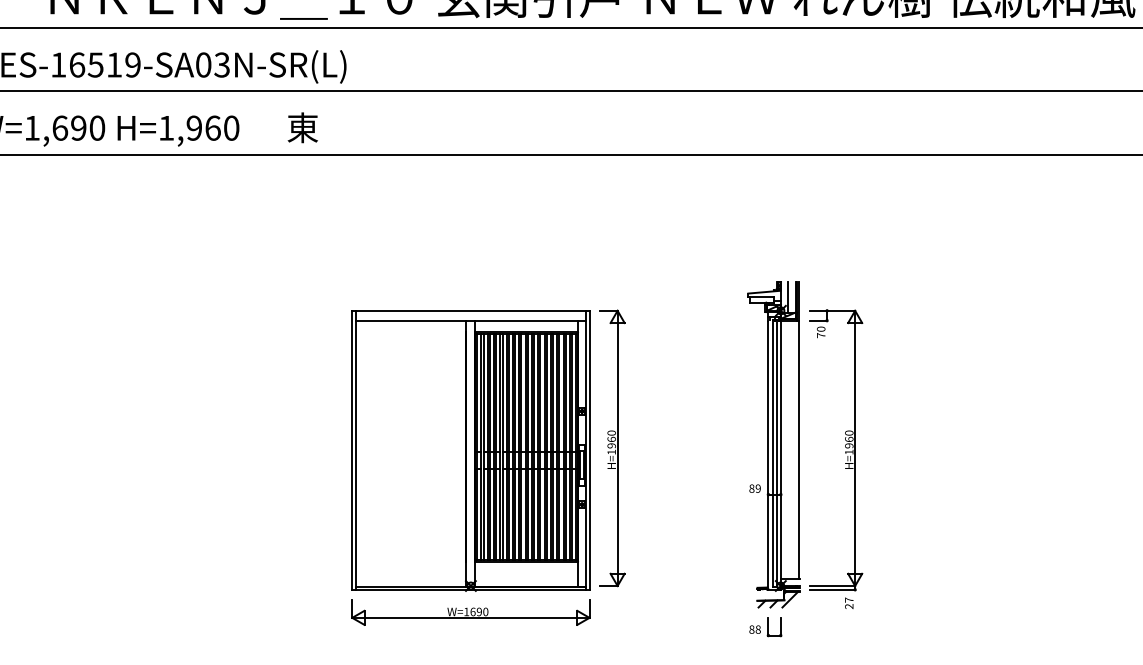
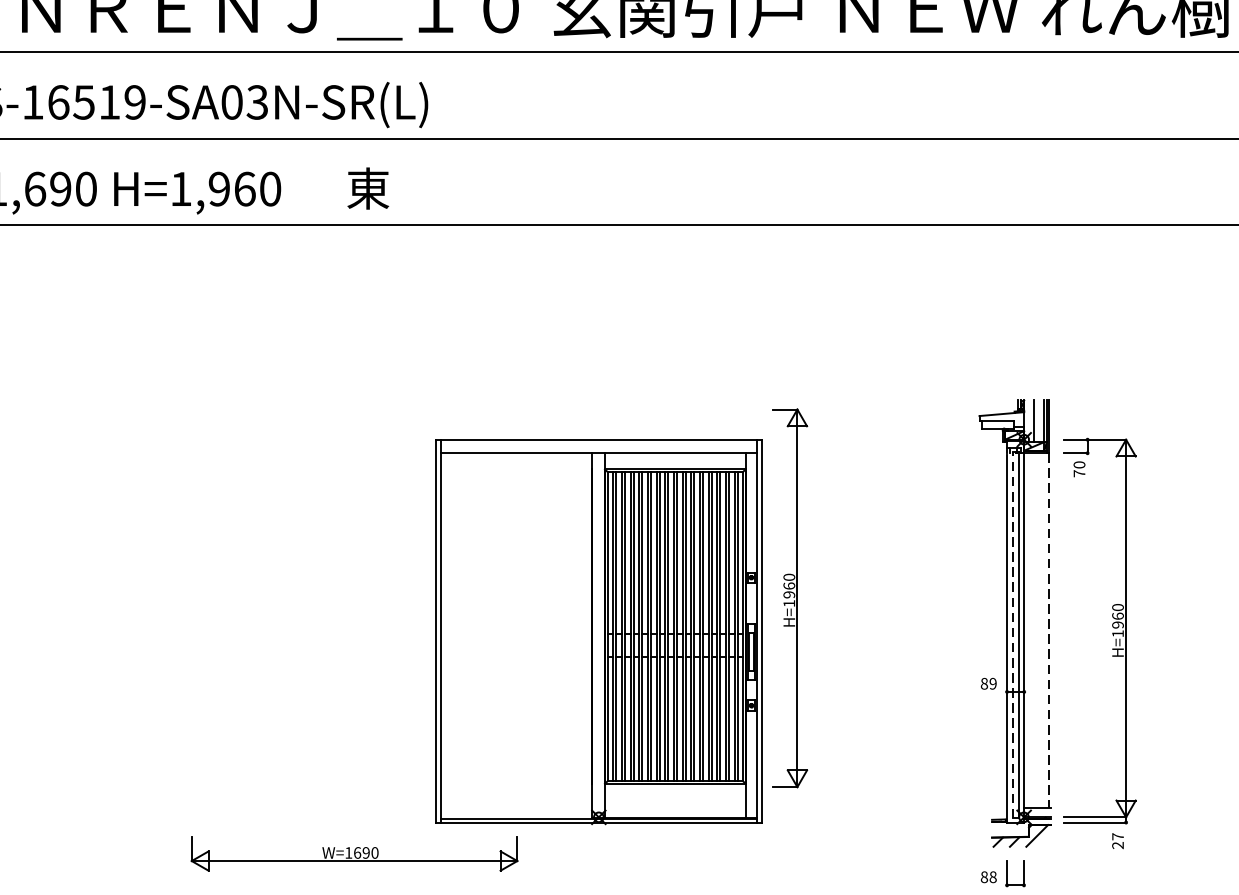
part: (612, 448) -> (790, 598), moved
line: (799, 450) -> (1049, 631), solid -> dashed
line: (772, 453) -> (1012, 635), solid -> dashed
part: (470, 612) -> (354, 853), moved

